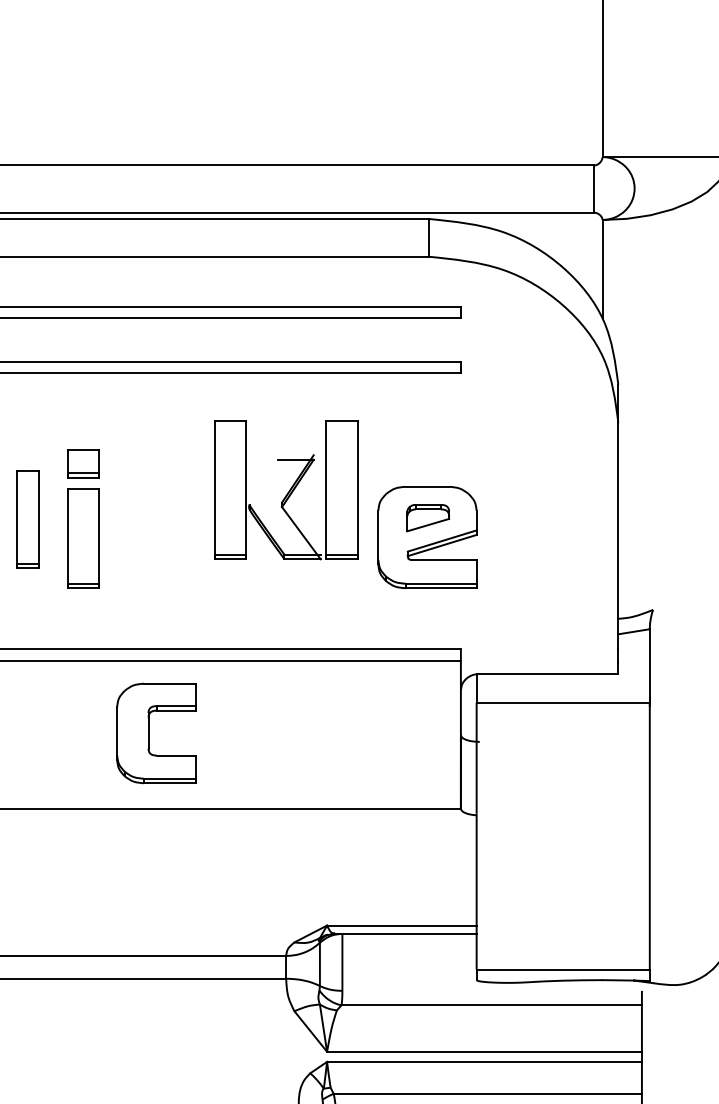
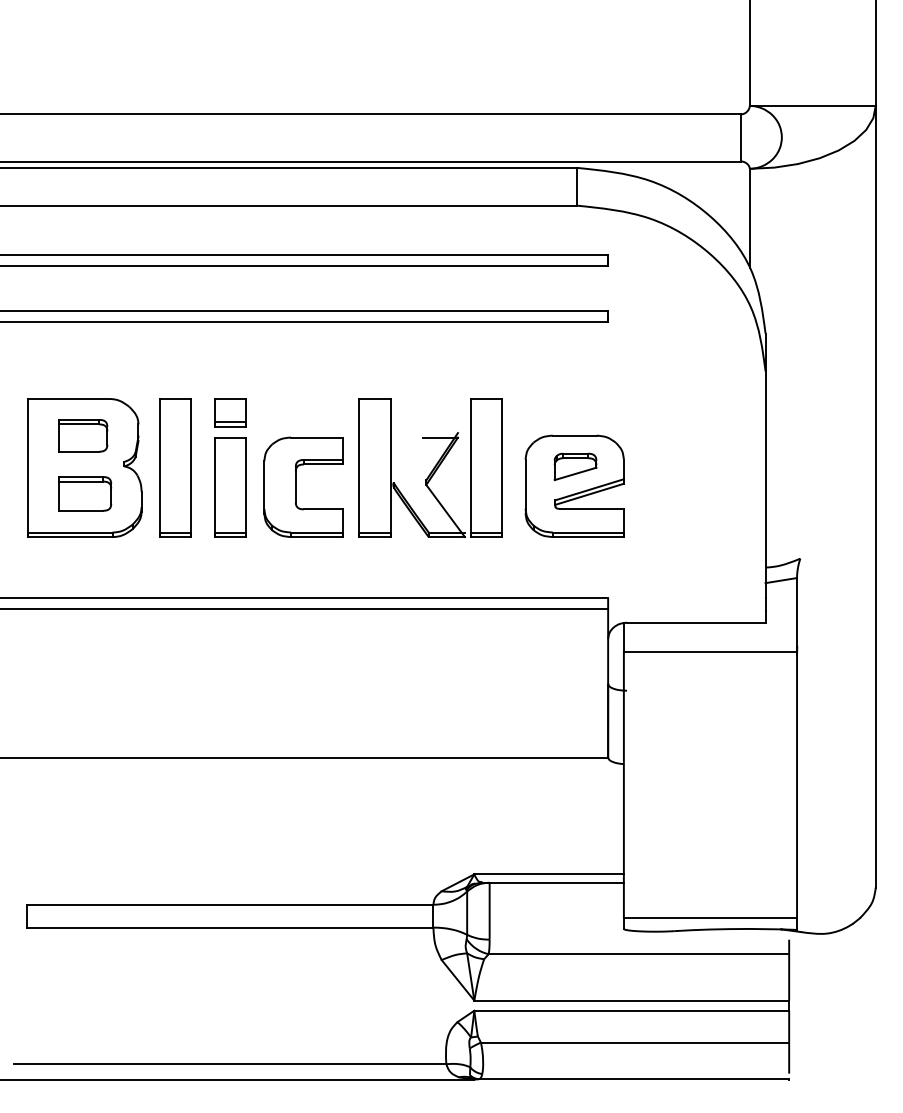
part: (286, 490) -> (430, 468), moved
part: (28, 518) -> (175, 467), size x1.43
part: (149, 732) -> (296, 486), moved

